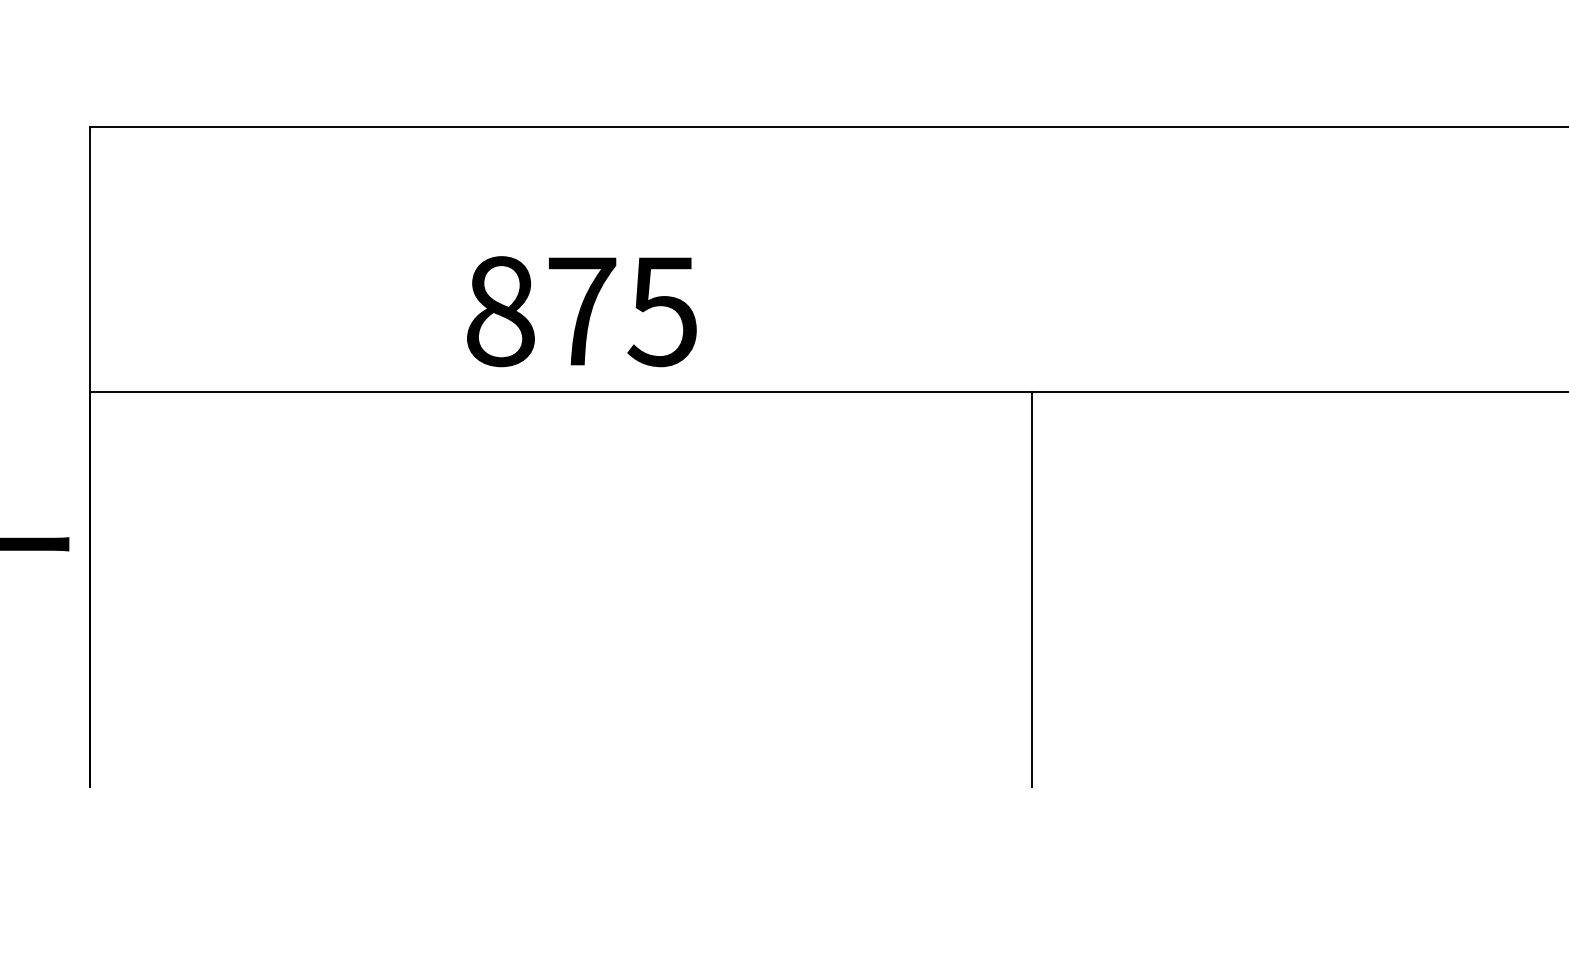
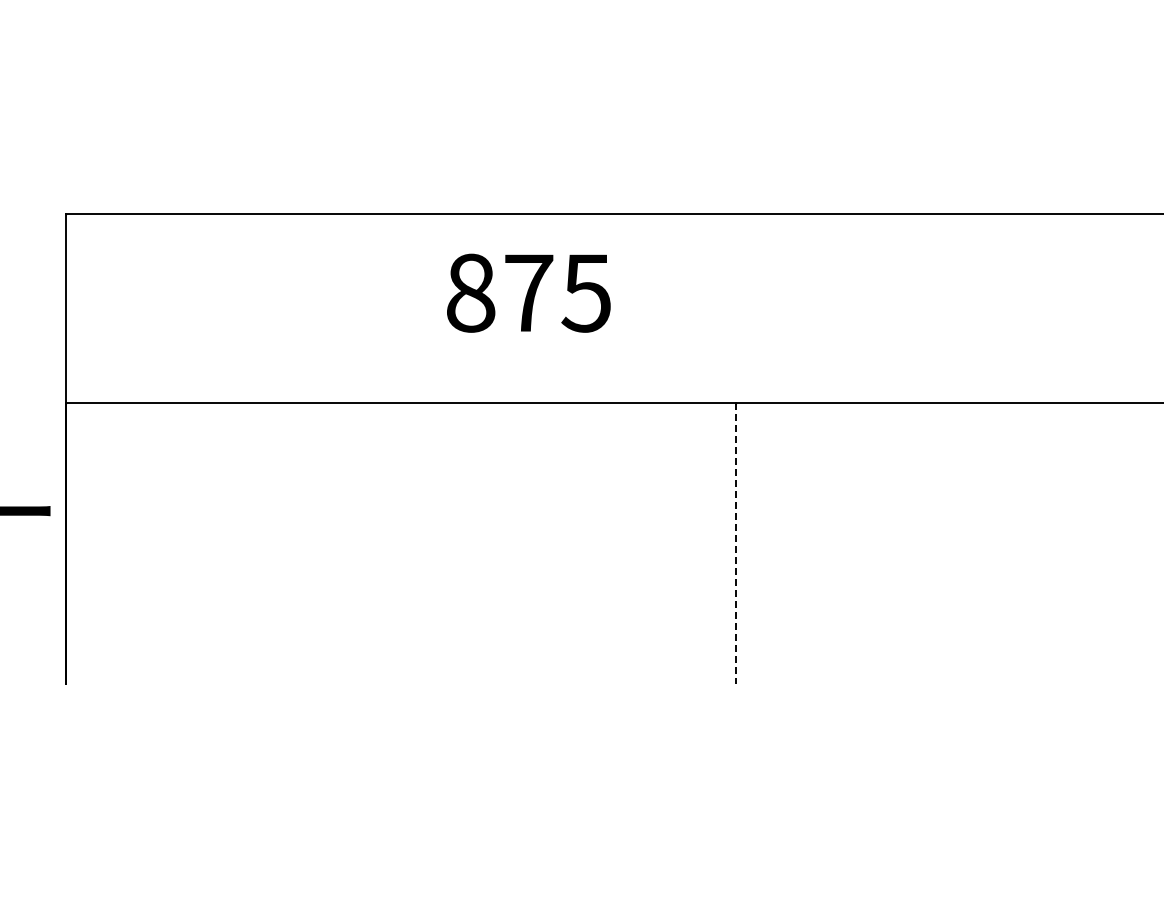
text: (581, 310) -> (528, 292), moved
line: (1031, 589) -> (736, 543), solid -> dashed

